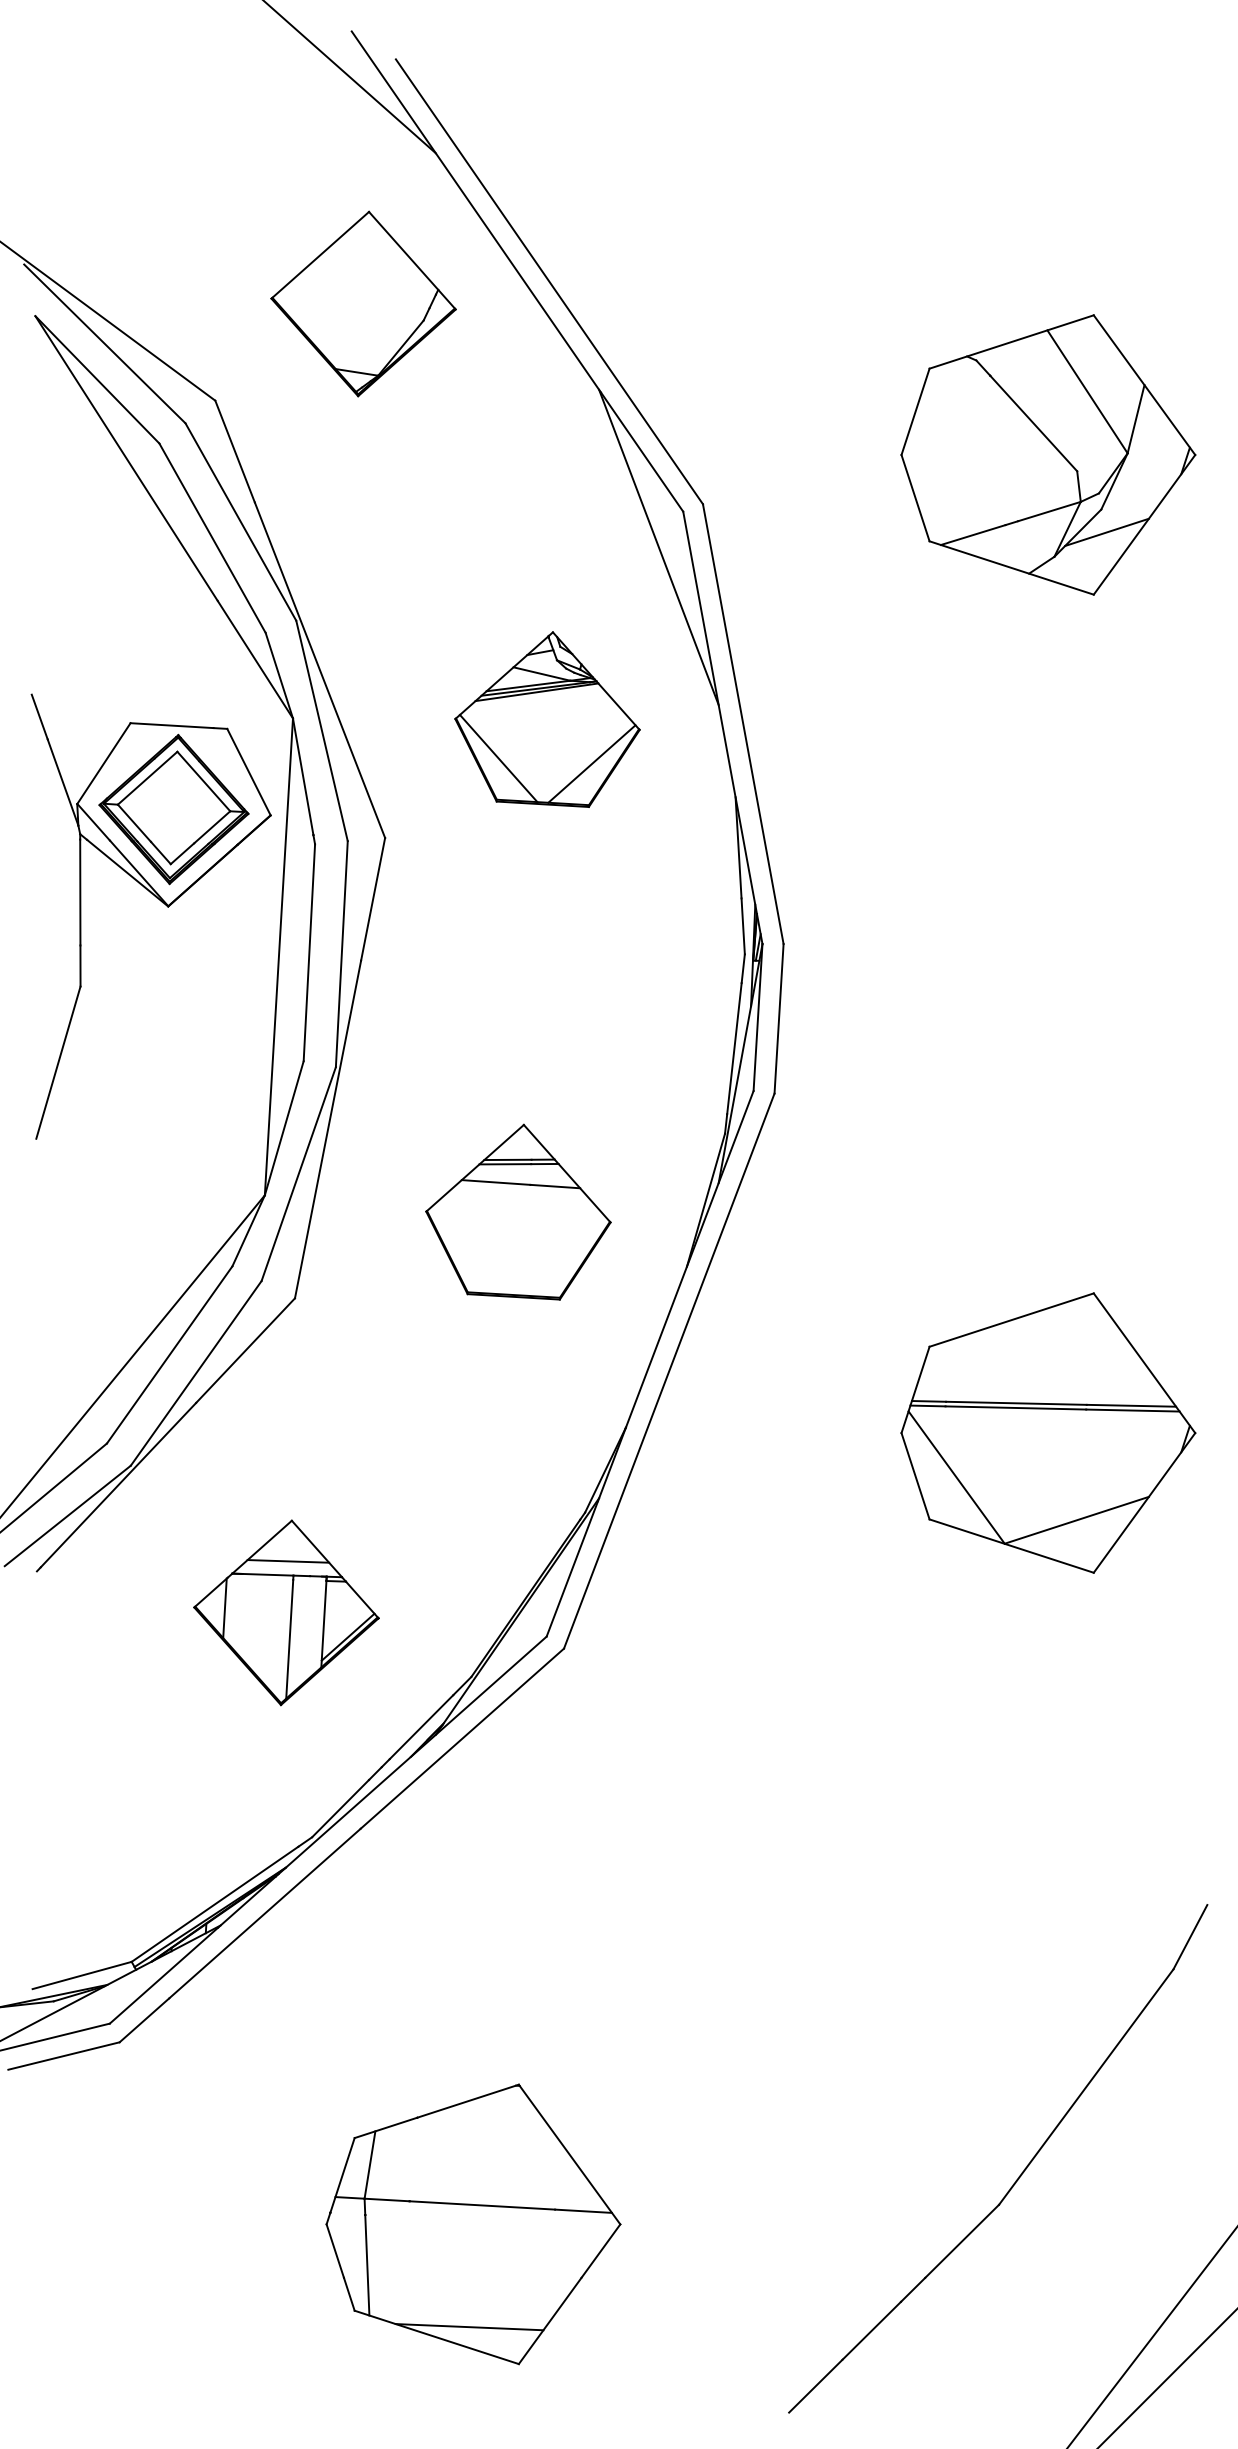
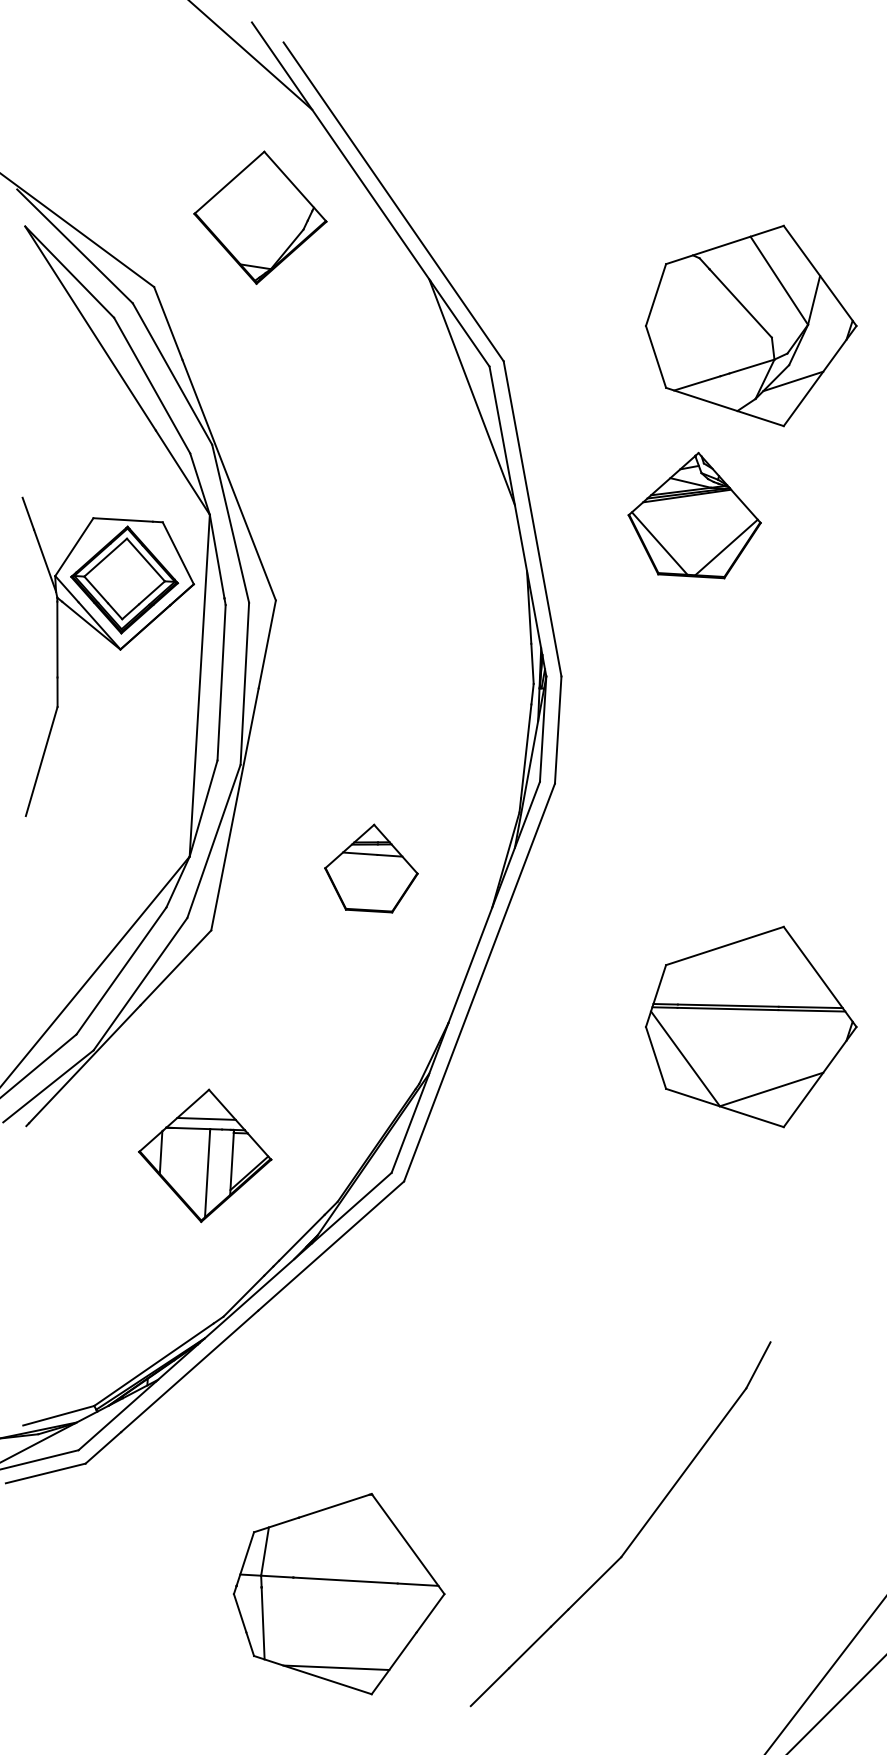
part: (547, 719) -> (694, 515), moved
part: (518, 1211) -> (371, 868), size x0.7
part: (1018, 2176) -> (635, 1536), moved

